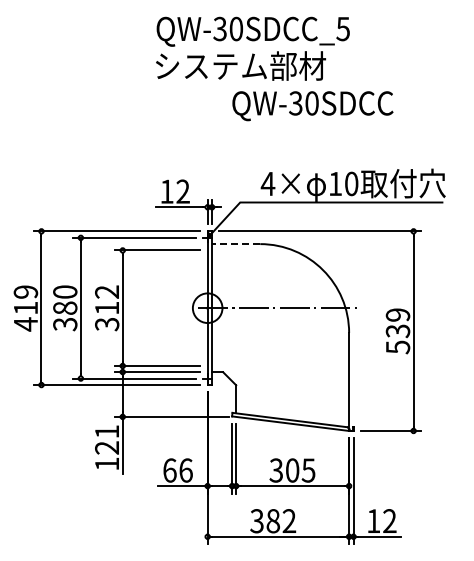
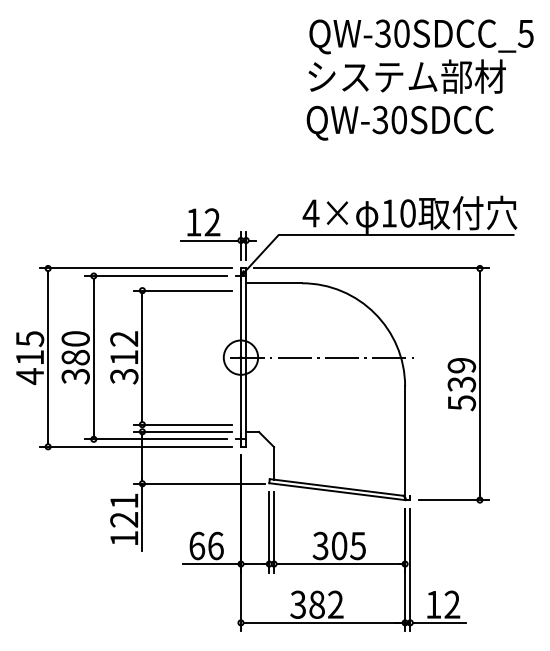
text: (252, 48) -> (420, 56), moved
text: (312, 106) -> (399, 123), moved
line: (235, 244) -> (273, 283), dashed -> solid
text: (25, 291) -> (29, 338), 419 -> 415

